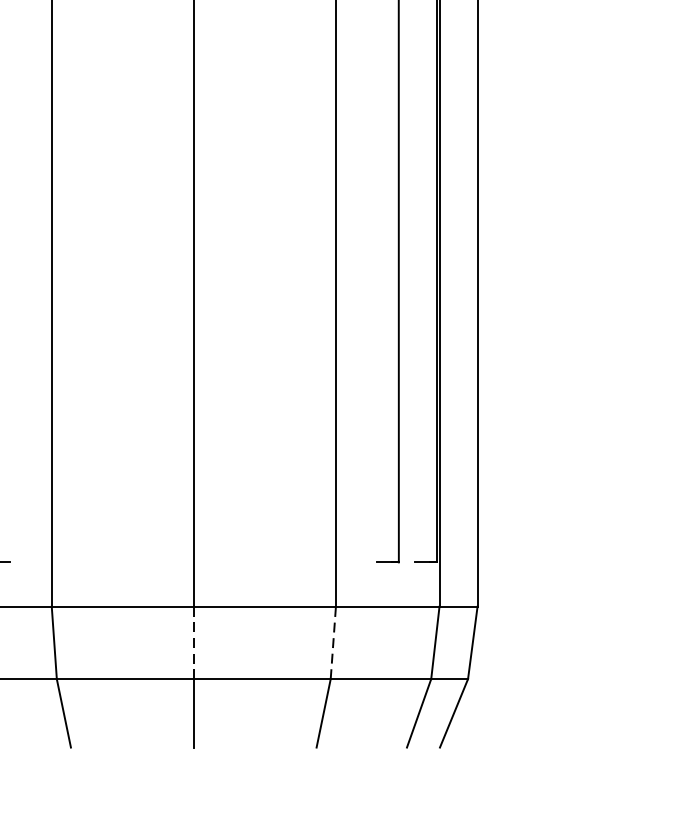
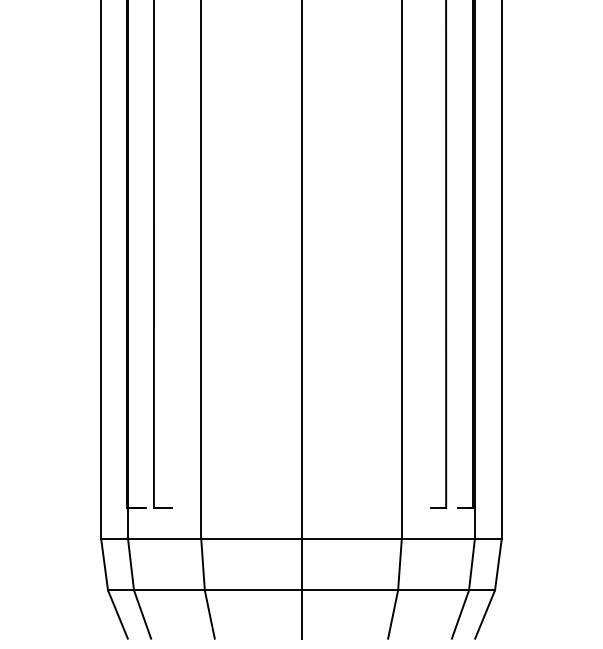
line: (193, 642) -> (301, 564), dashed -> solid
line: (332, 642) -> (399, 564), dashed -> solid

